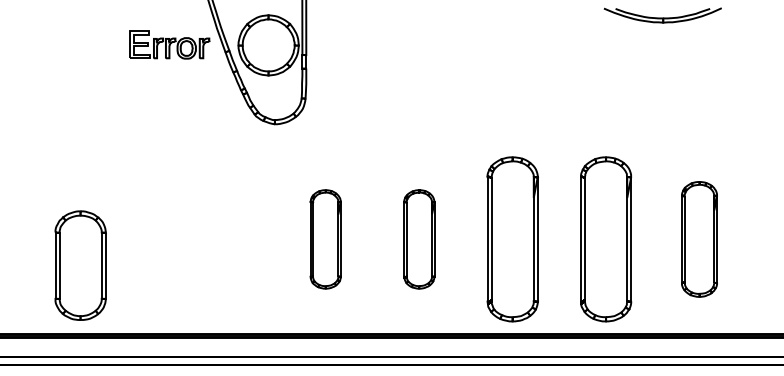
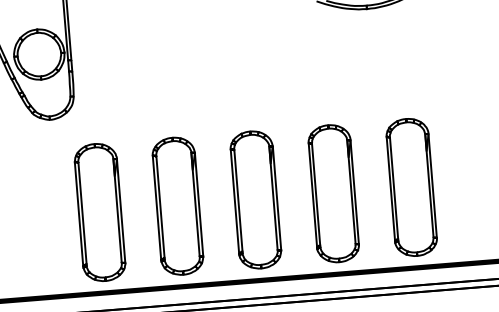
part: (325, 239) -> (99, 212), size x1.67
part: (419, 239) -> (178, 206), size x1.67
part: (699, 239) -> (411, 187), size x1.43

